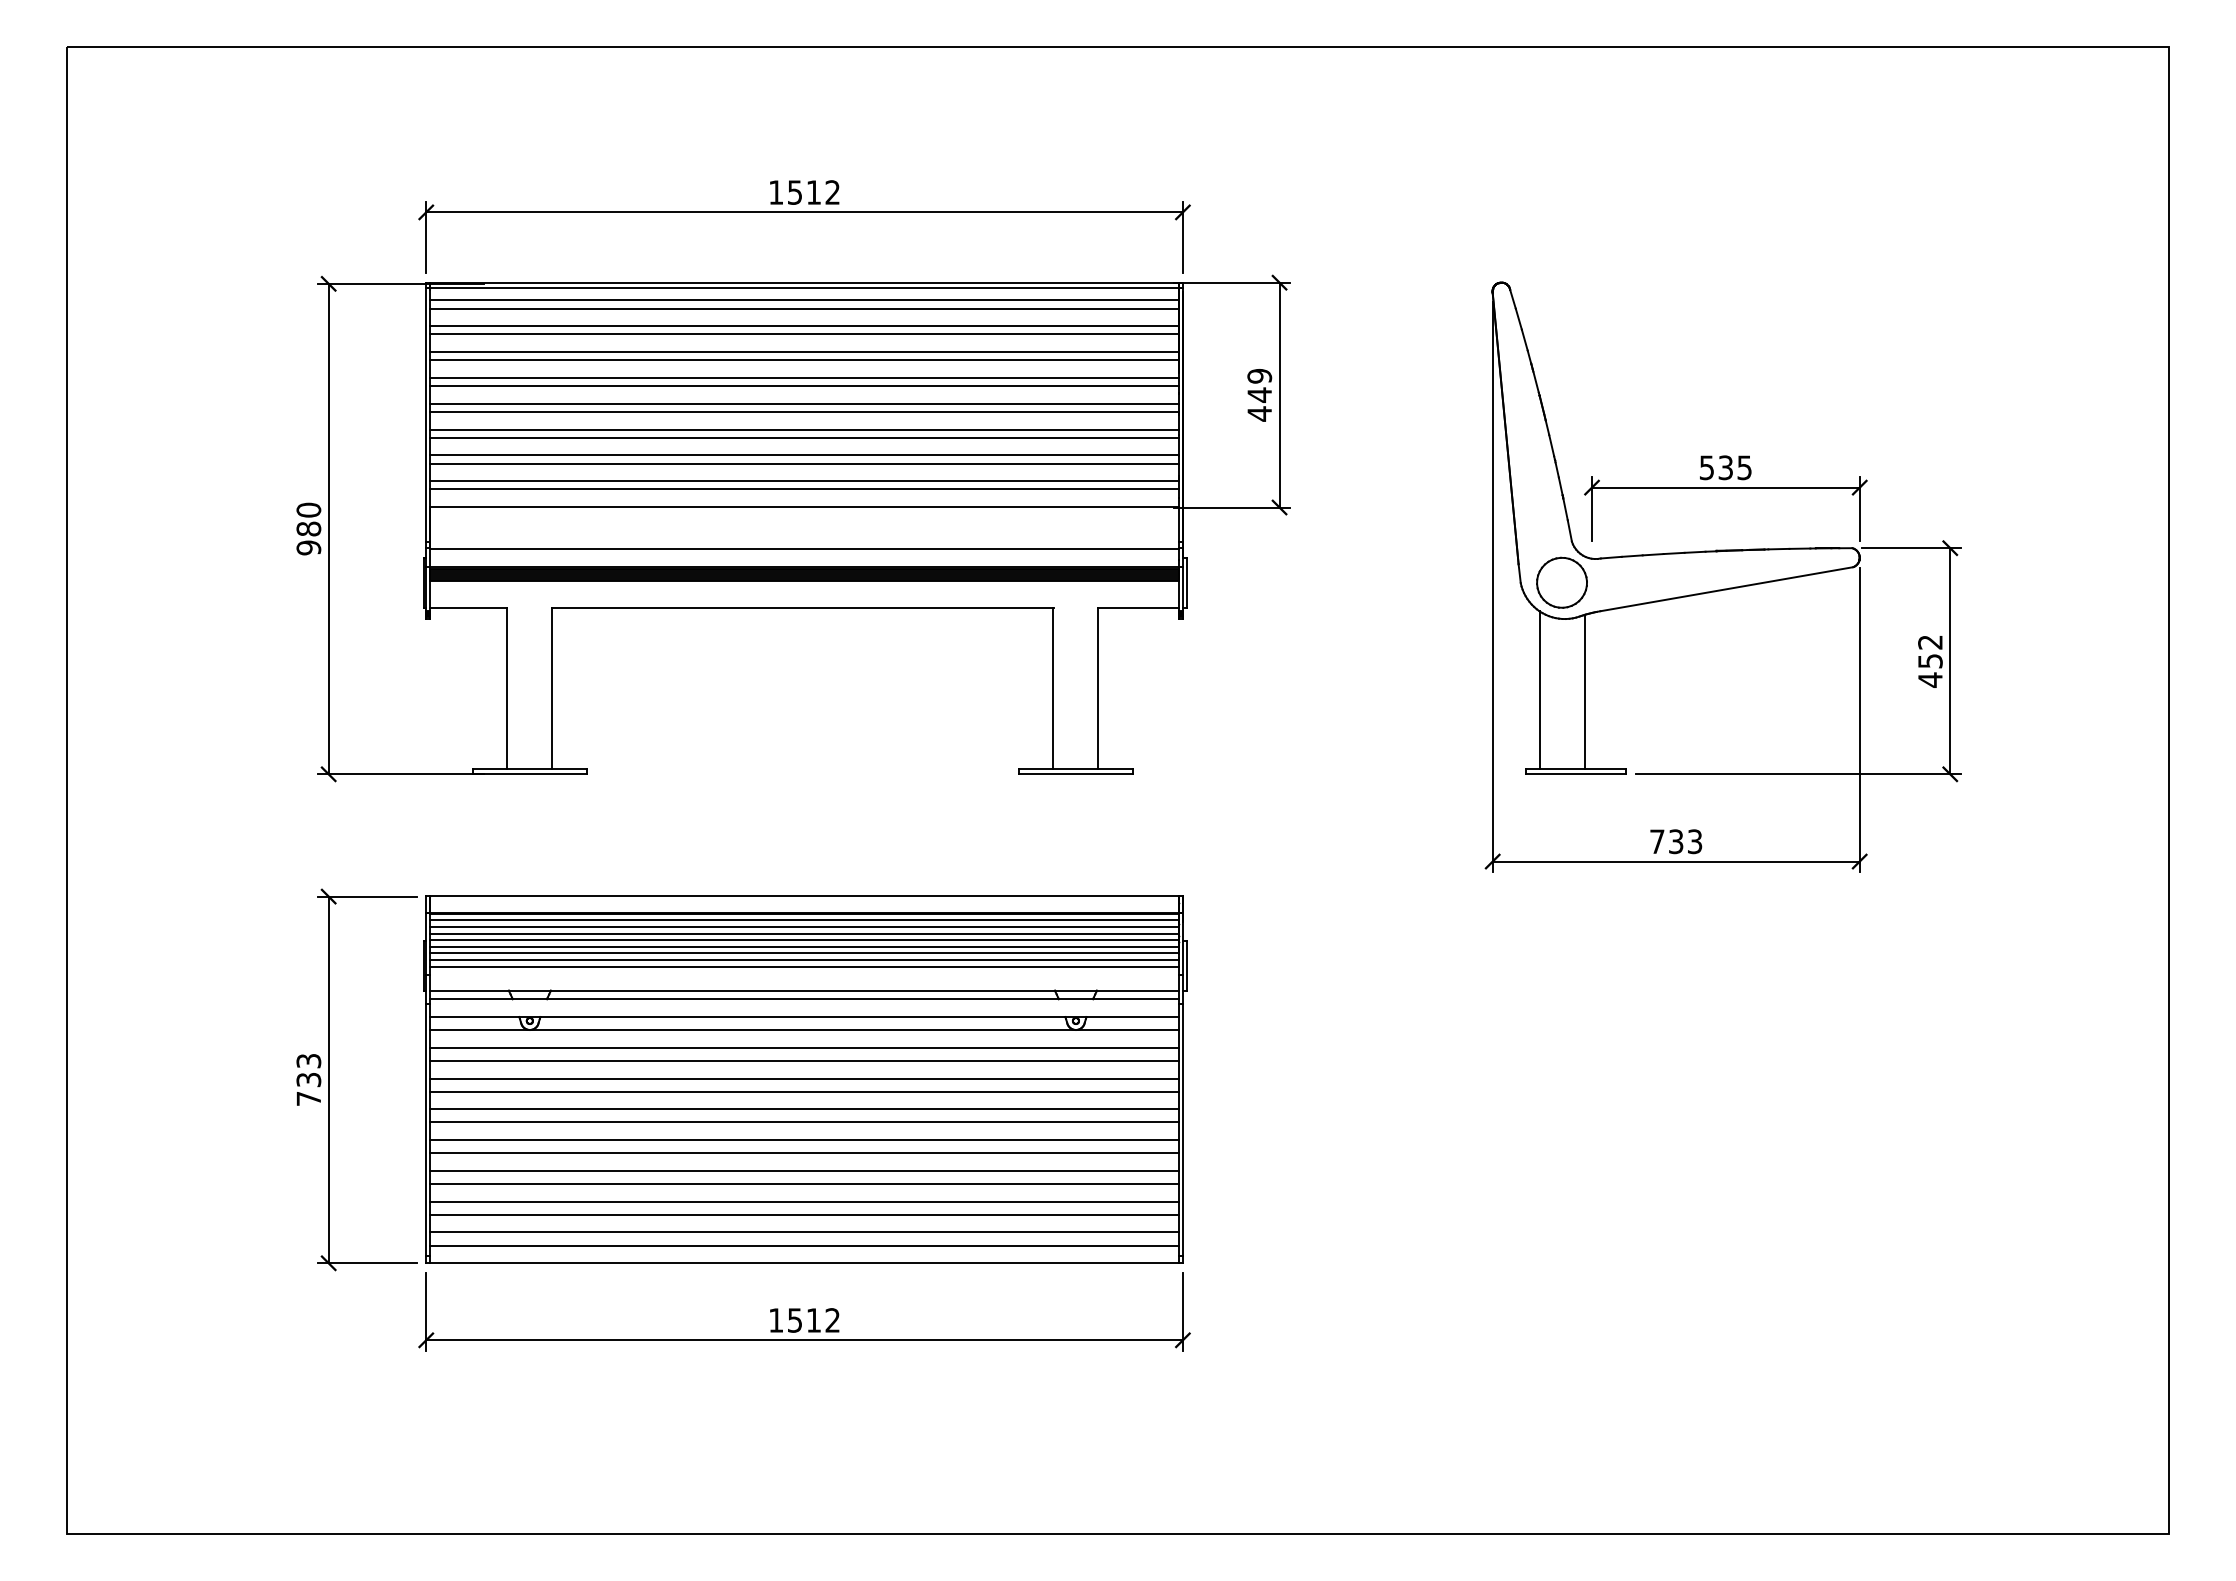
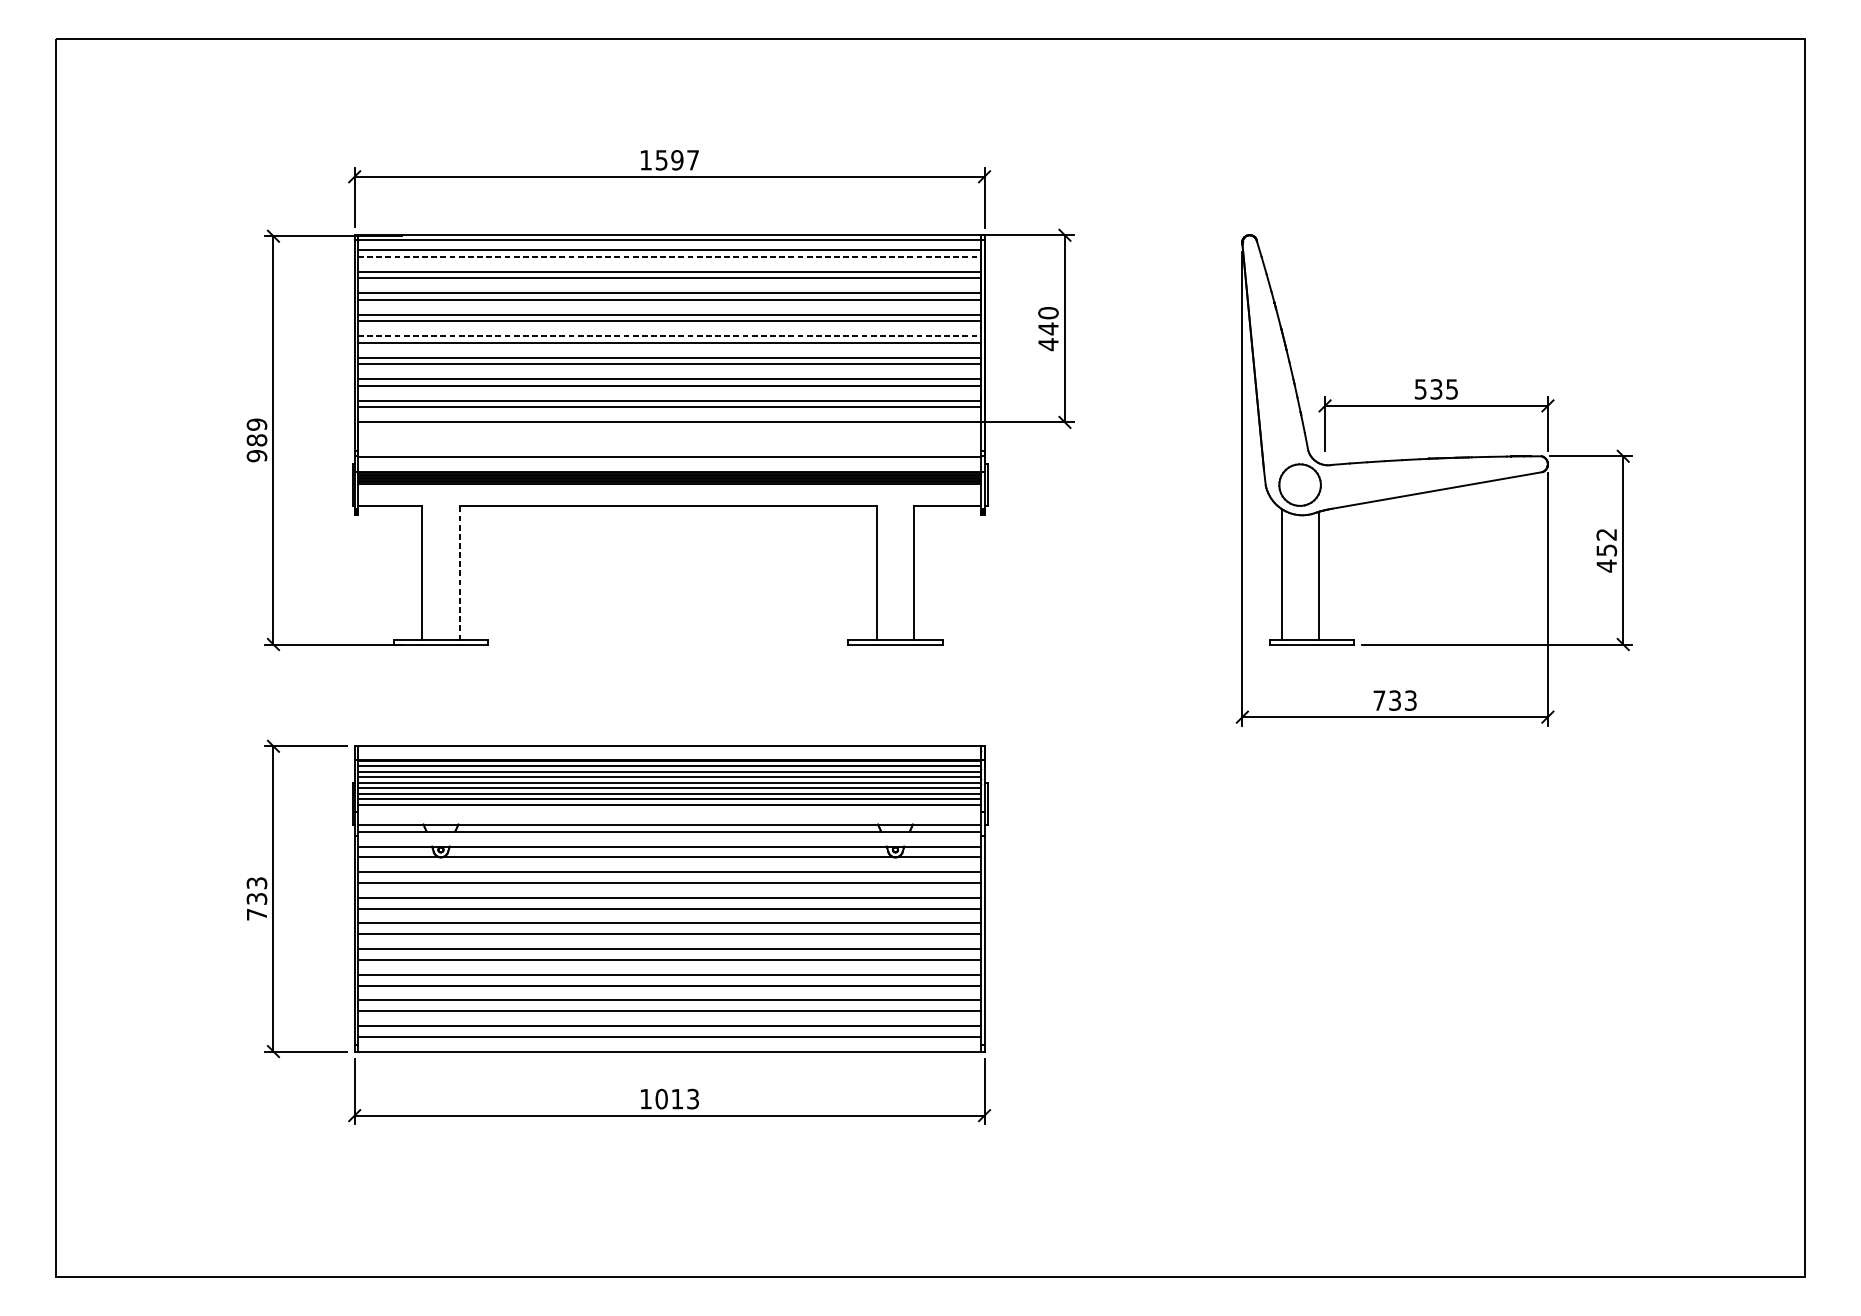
text: (822, 192) -> (684, 160), 1512 -> 1597
line: (805, 308) -> (670, 256), solid -> dashed
text: (1259, 375) -> (1048, 312), 449 -> 440
line: (805, 403) -> (670, 335), solid -> dashed
text: (308, 509) -> (256, 424), 980 -> 989
line: (552, 688) -> (459, 573), solid -> dashed
text: (813, 1320) -> (677, 1099), 1512 -> 1013

